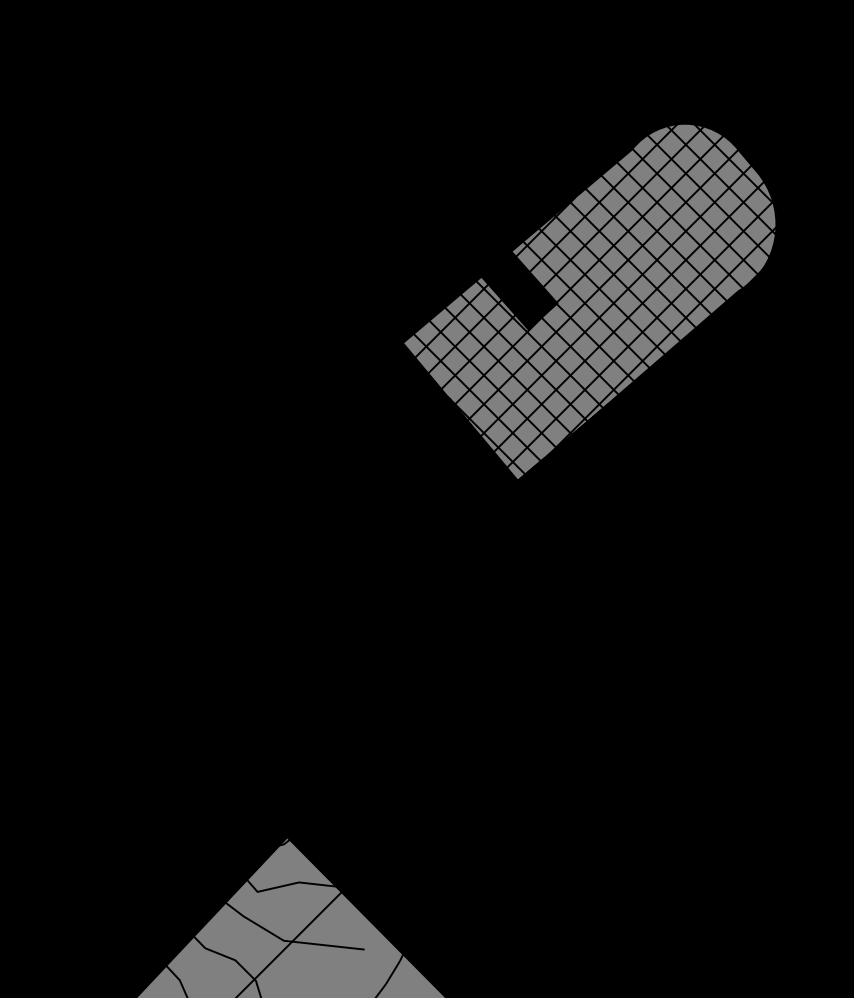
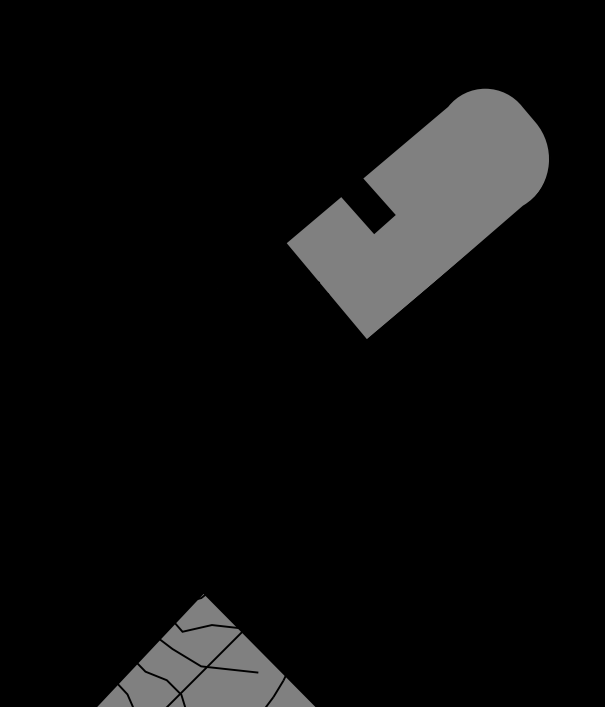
hatch: (595, 299) -> (421, 212), removed

